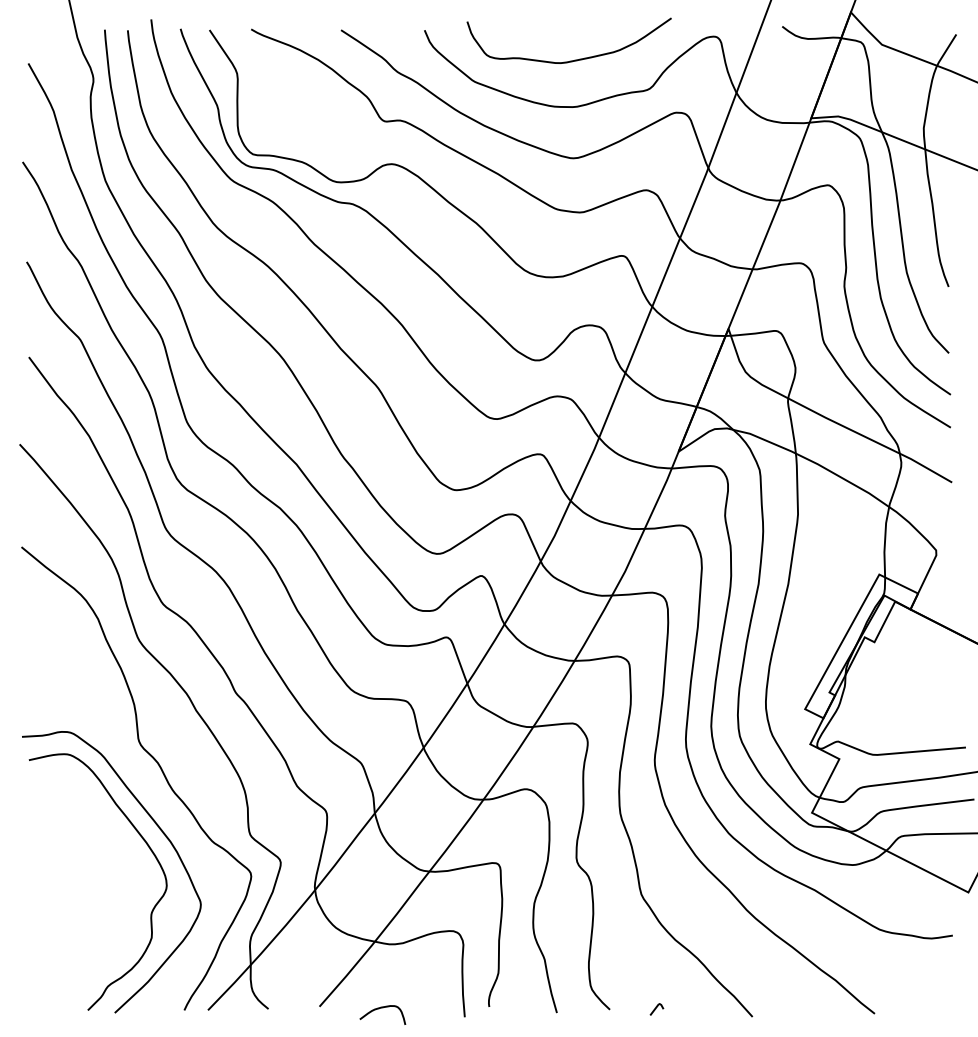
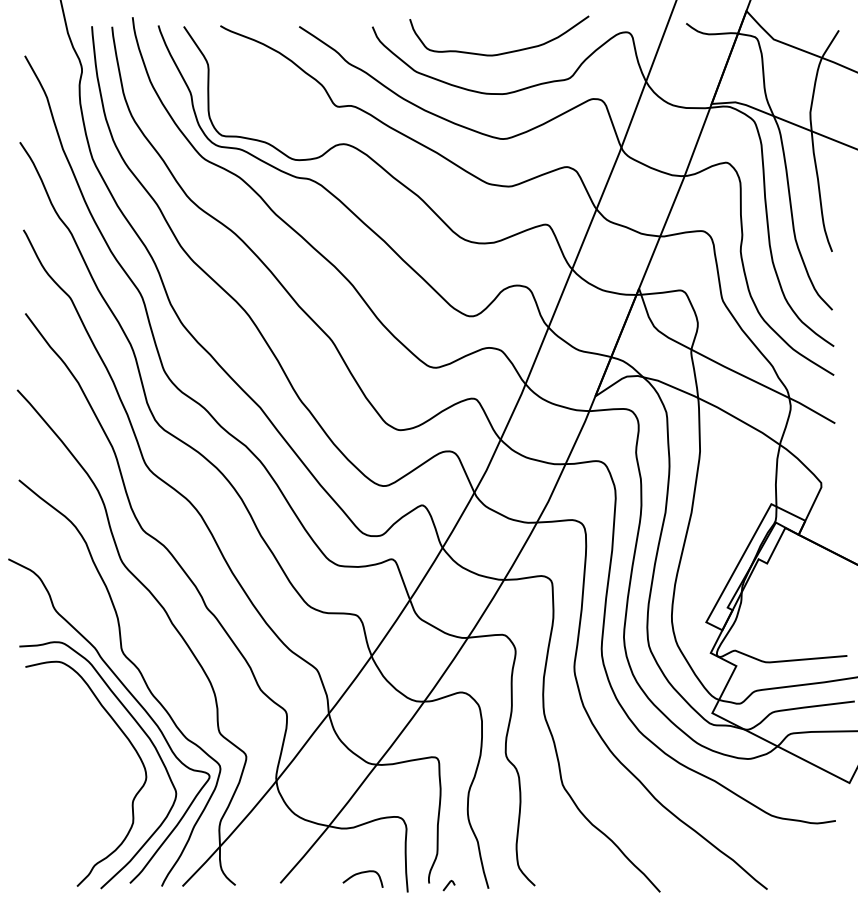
curve: (152, 796) -> (133, 698), added
line: (656, 1008) -> (448, 884), moved
curve: (379, 1009) -> (360, 874), moved

